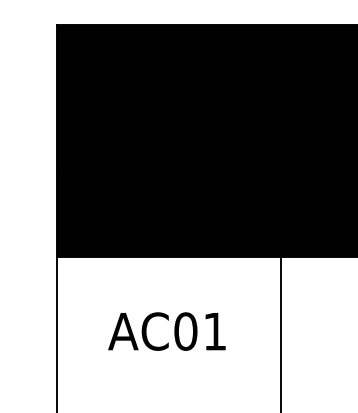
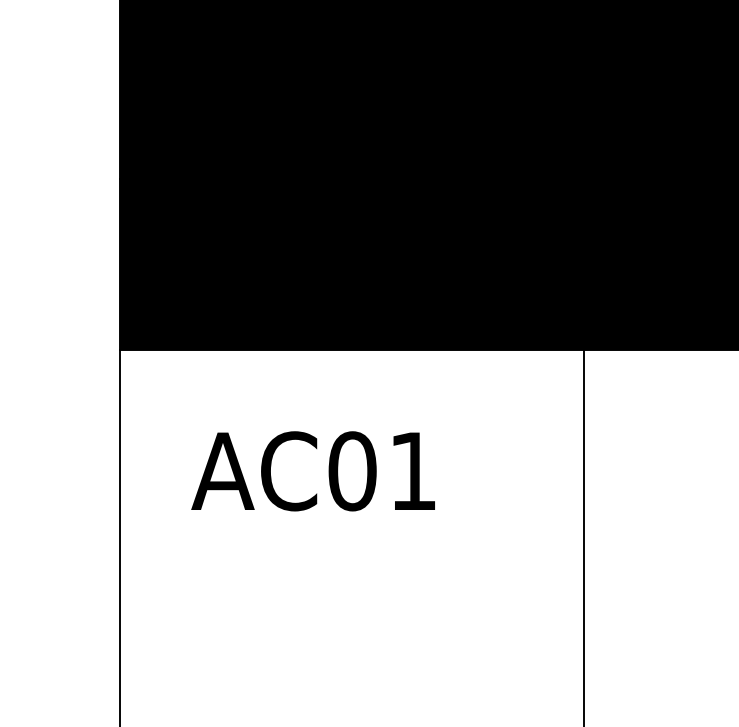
text: (166, 331) -> (312, 471), moved

